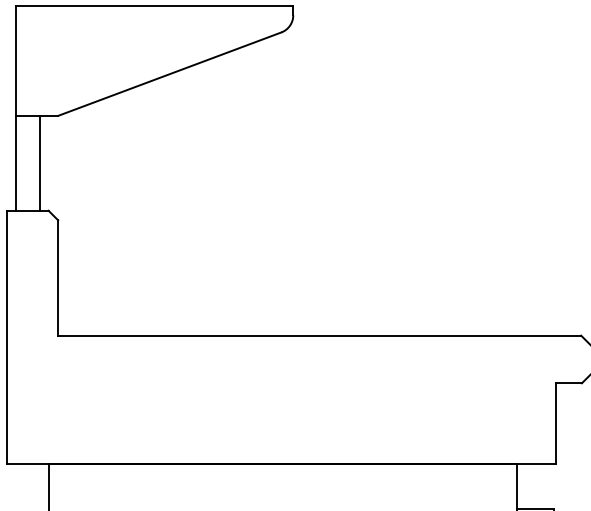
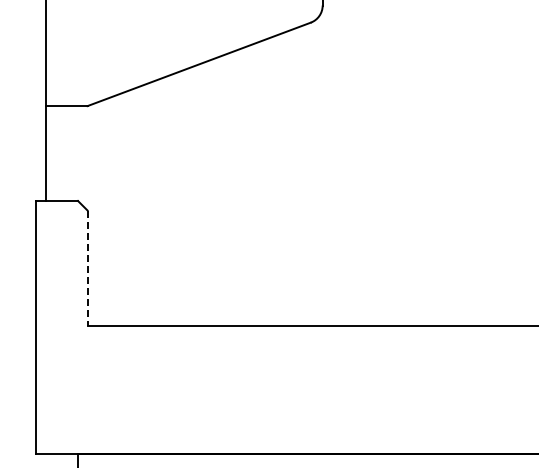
line: (39, 162) -> (68, 152), removed
line: (58, 277) -> (87, 267), solid -> dashed

